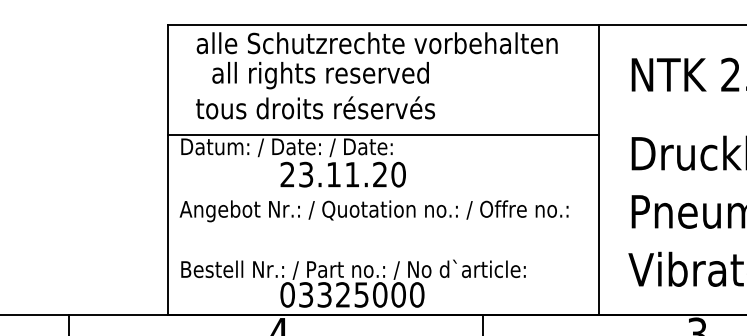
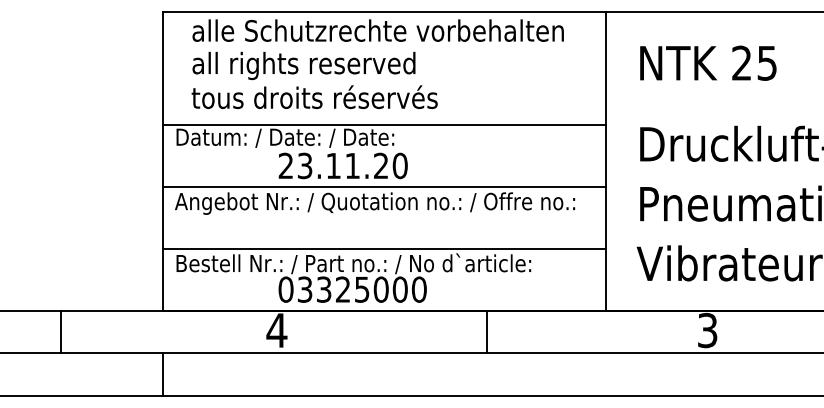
text: (320, 75) -> (303, 65), moved
line: (383, 194) -> (384, 186), added
line: (383, 254) -> (384, 248), added

